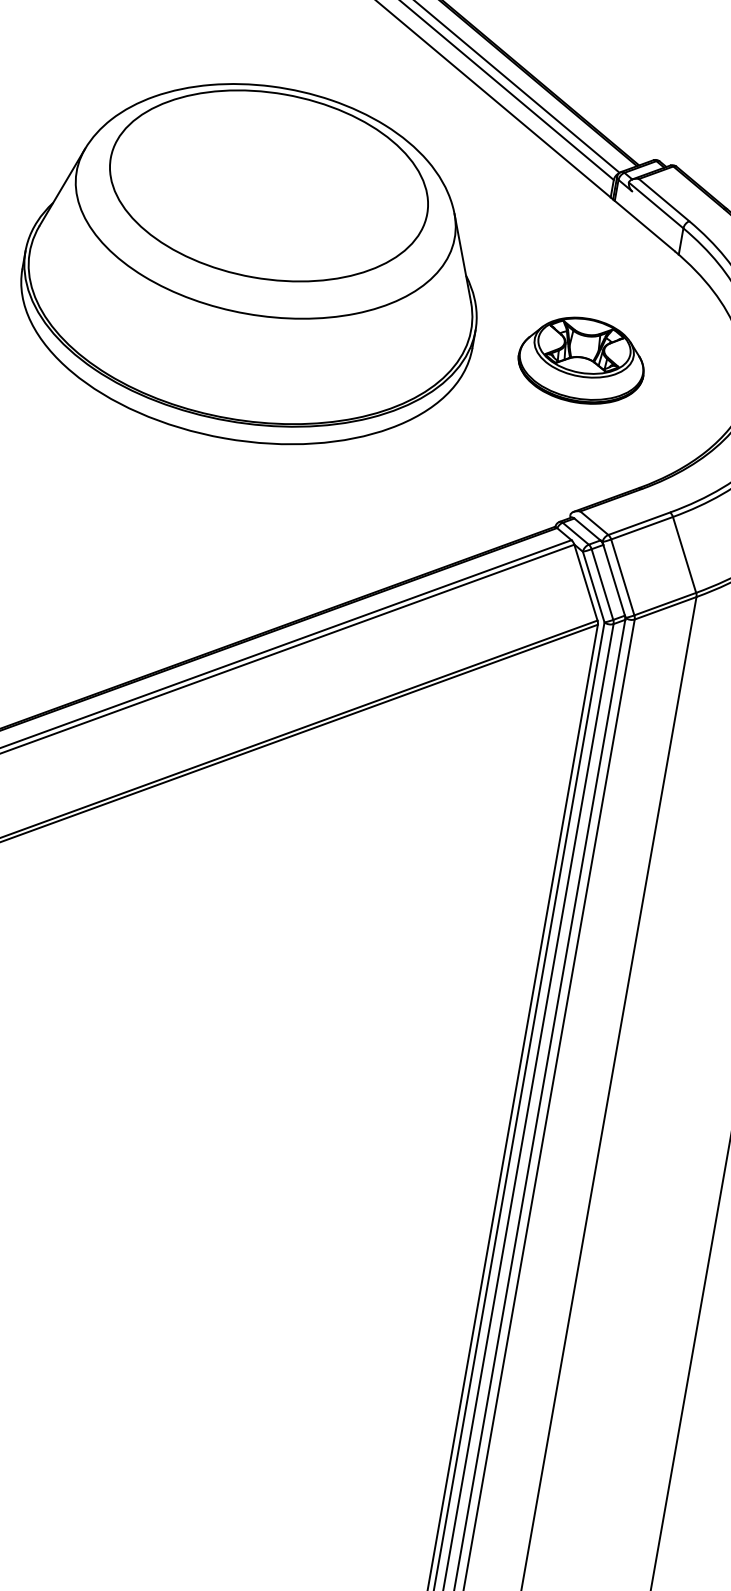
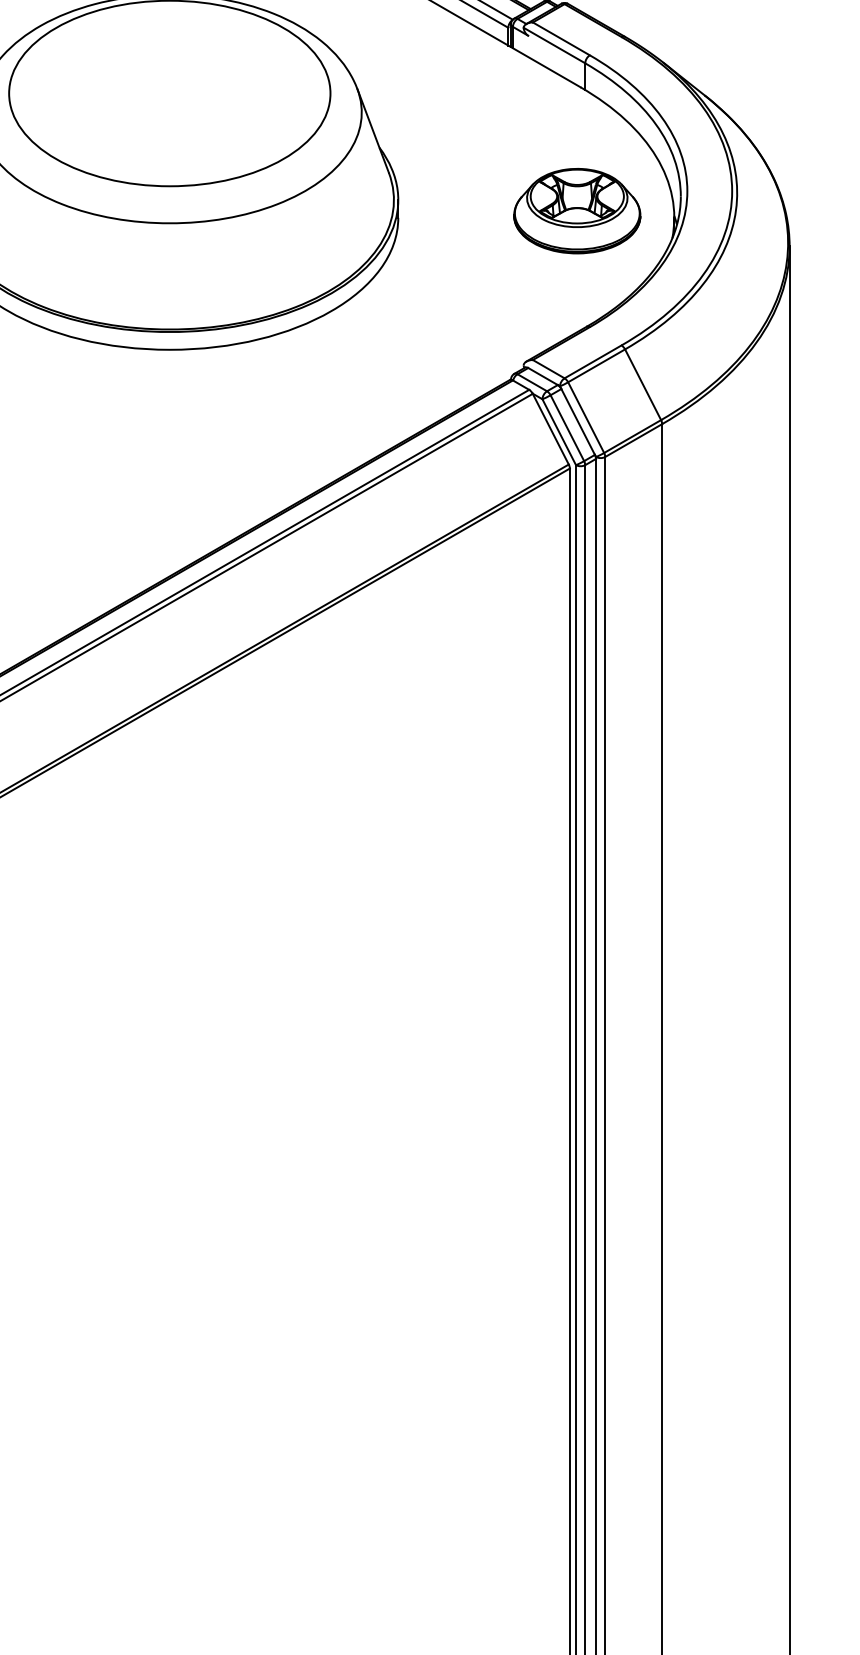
part: (582, 360) -> (577, 211), moved

